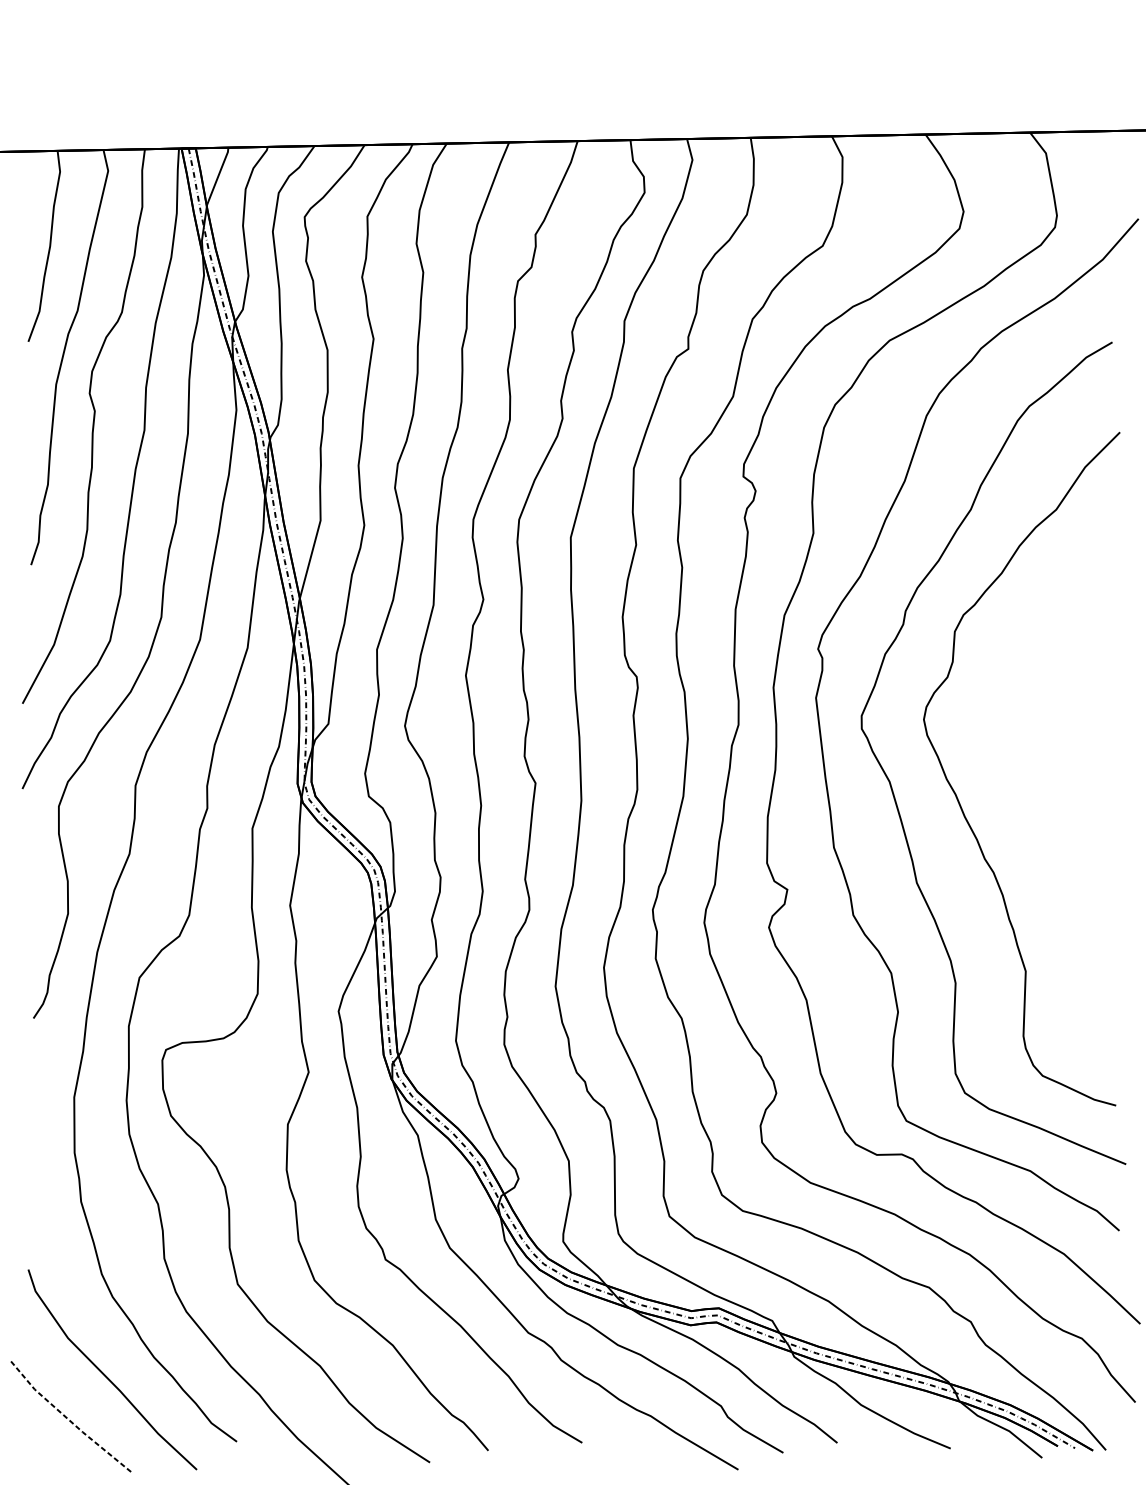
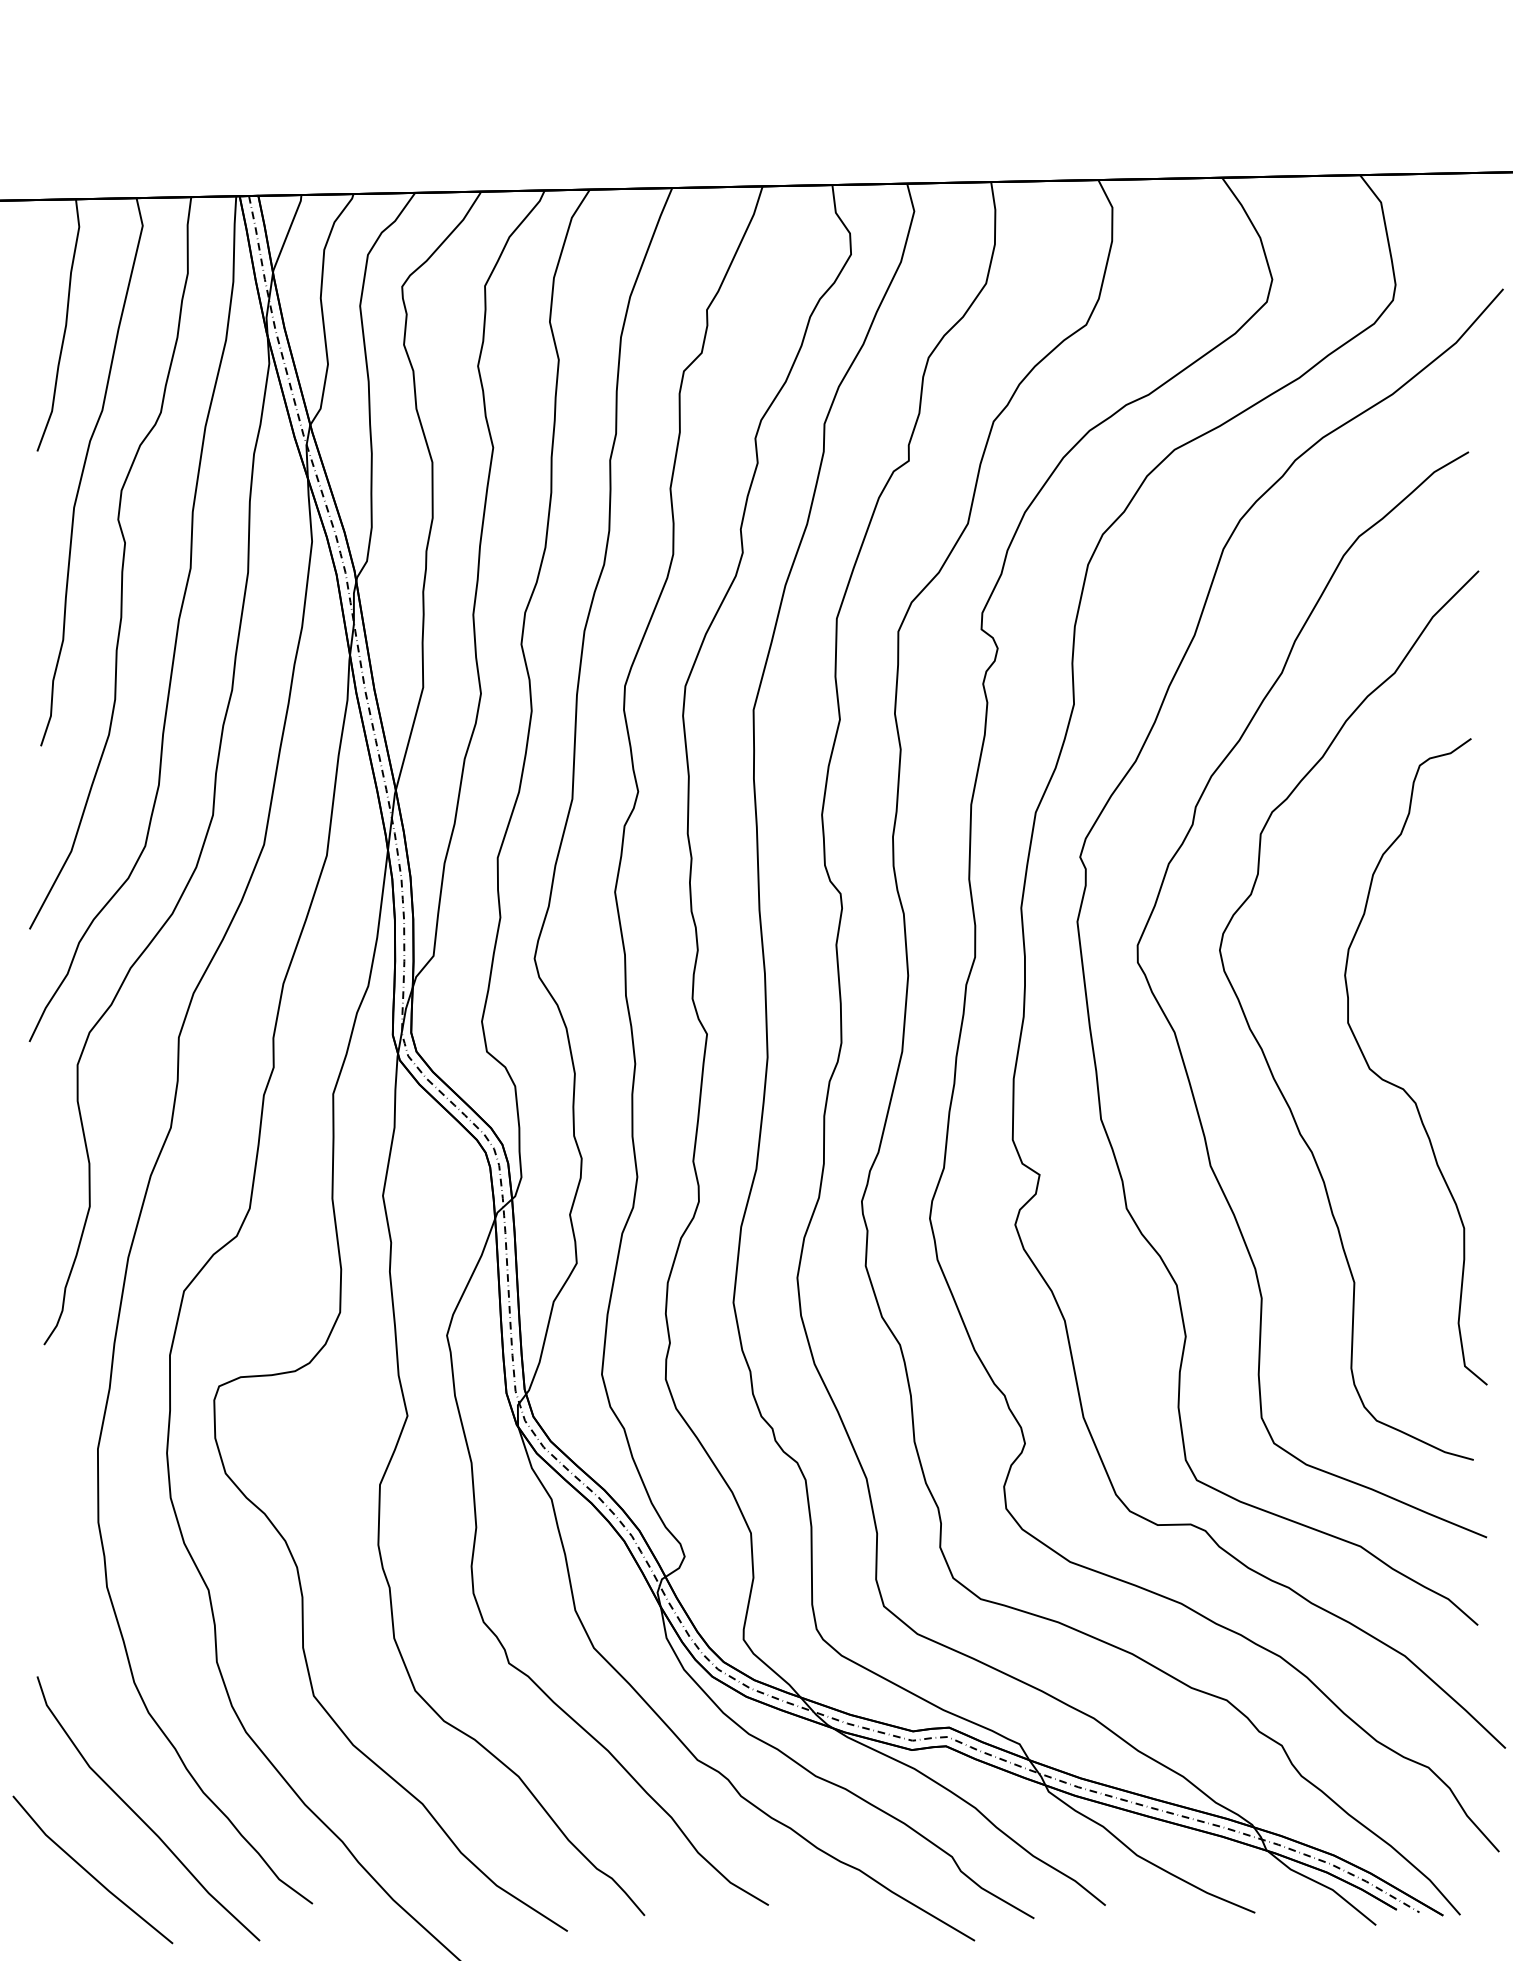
curve: (1062, 823) -> (1402, 1087), added
line: (67, 1418) -> (89, 1873), dashed -> solid

